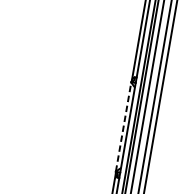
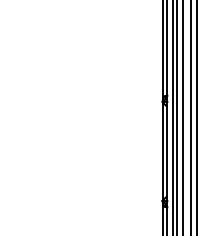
line: (123, 127) -> (162, 151), dashed -> solid

